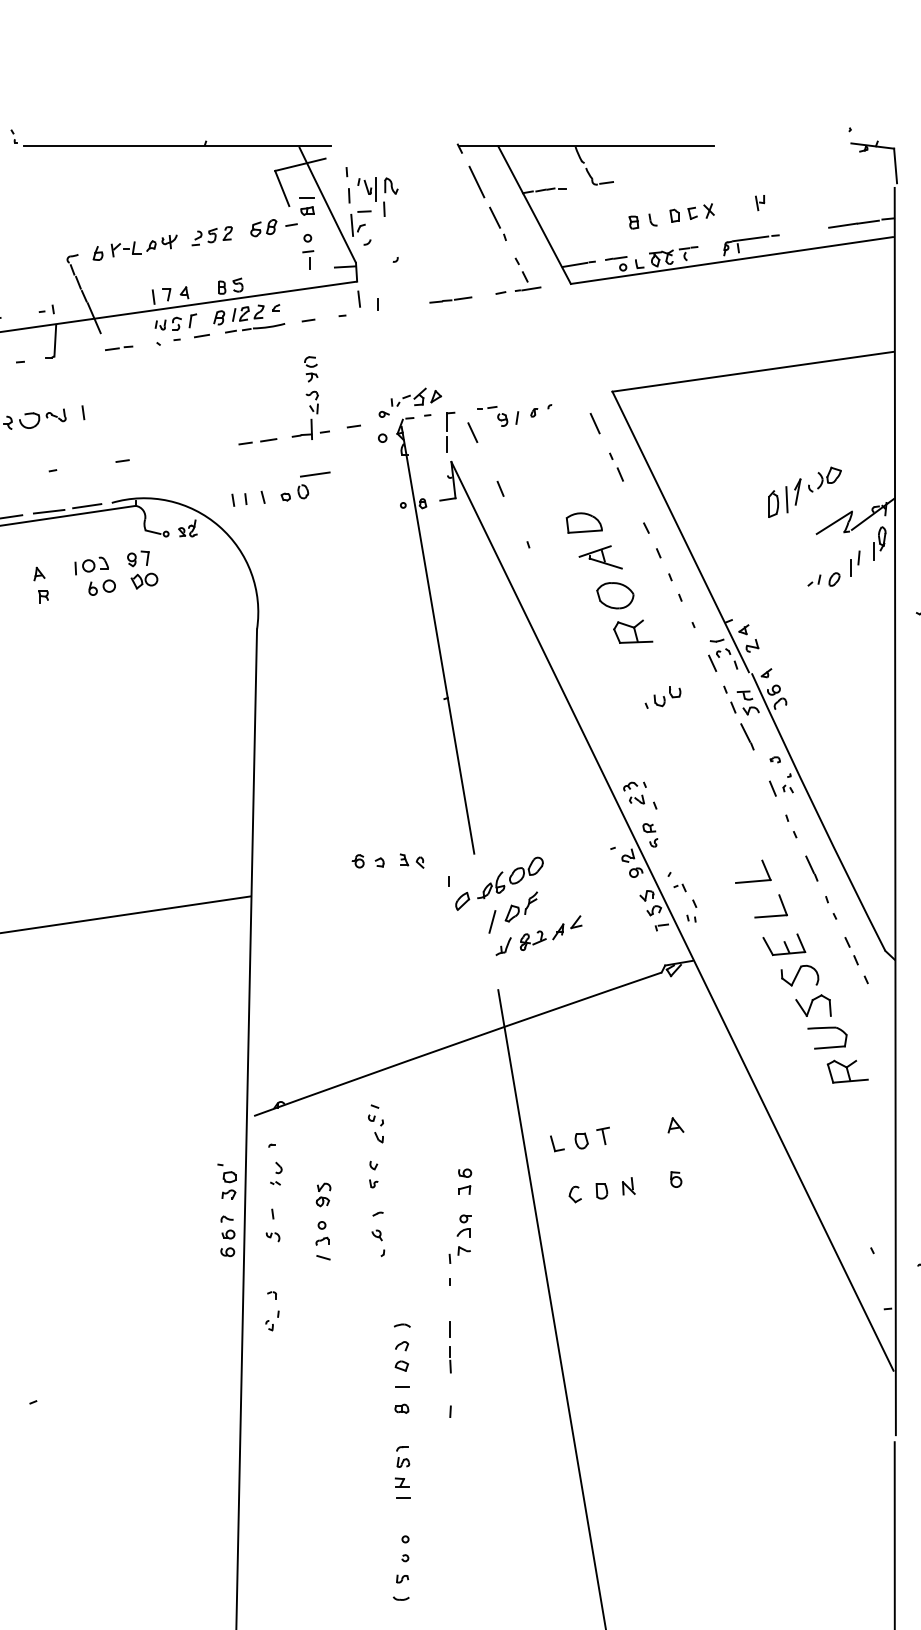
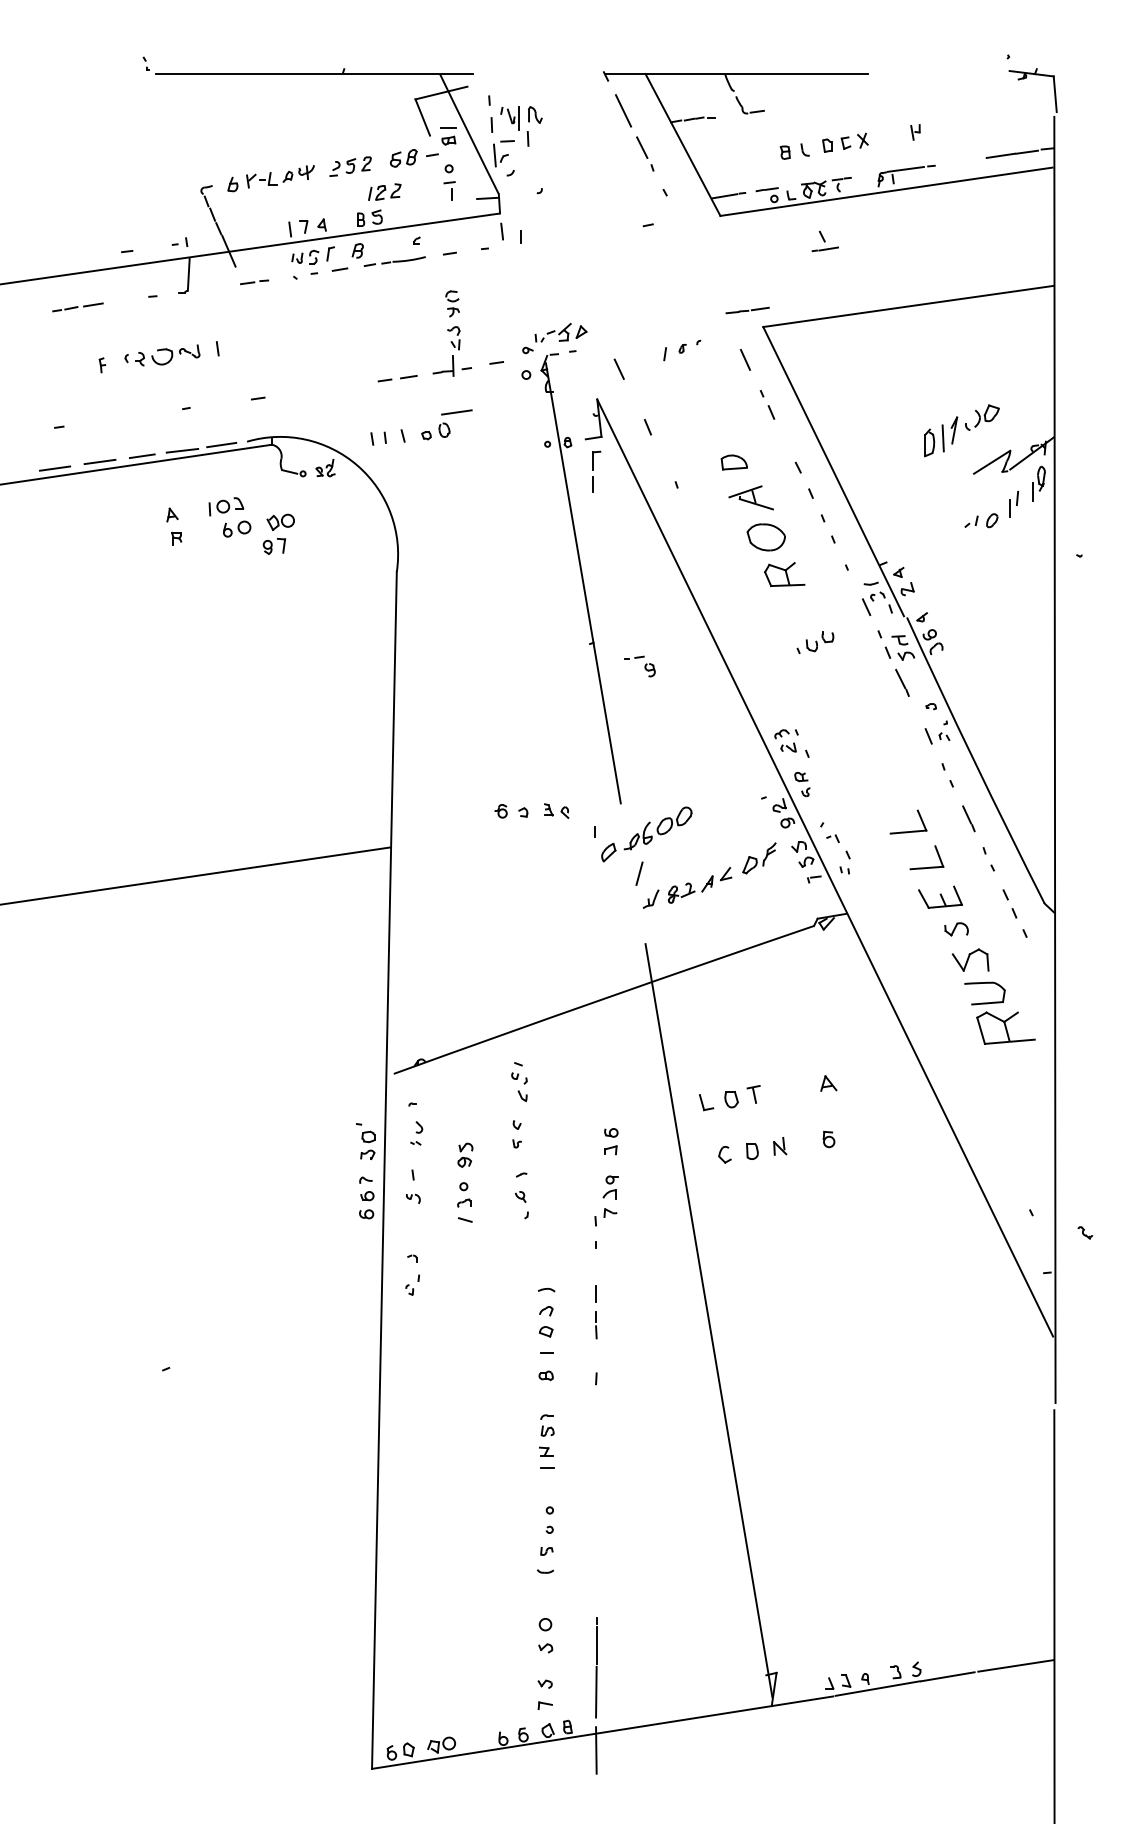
part: (527, 281) -> (824, 241), moved
line: (450, 300) -> (747, 310), moved
part: (248, 312) -> (384, 191), moved
part: (492, 416) -> (639, 666), moved
part: (450, 431) -> (596, 471), moved
part: (584, 523) -> (734, 462), size x0.7
part: (138, 557) -> (274, 545), moved
part: (521, 907) -> (759, 858), moved
part: (799, 975) -> (956, 929), size x0.6
part: (847, 1071) -> (1005, 1028), size x1.4

